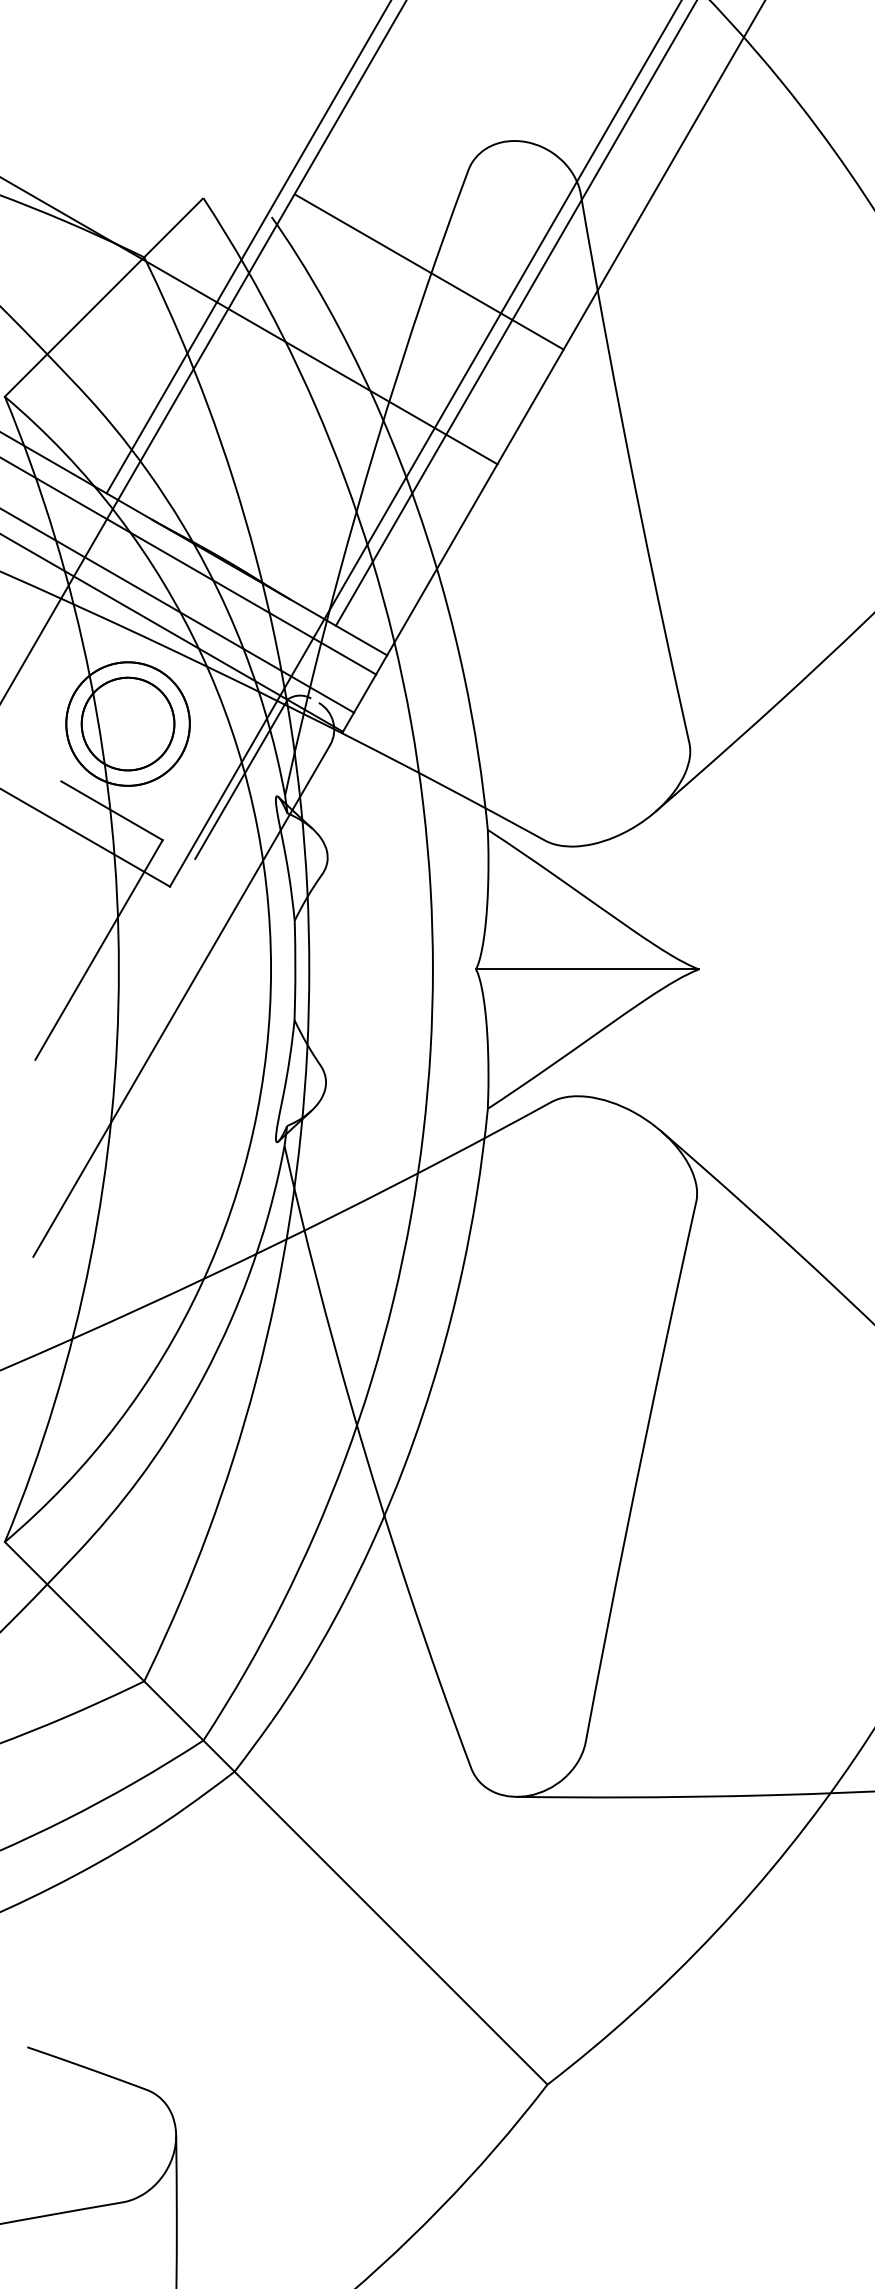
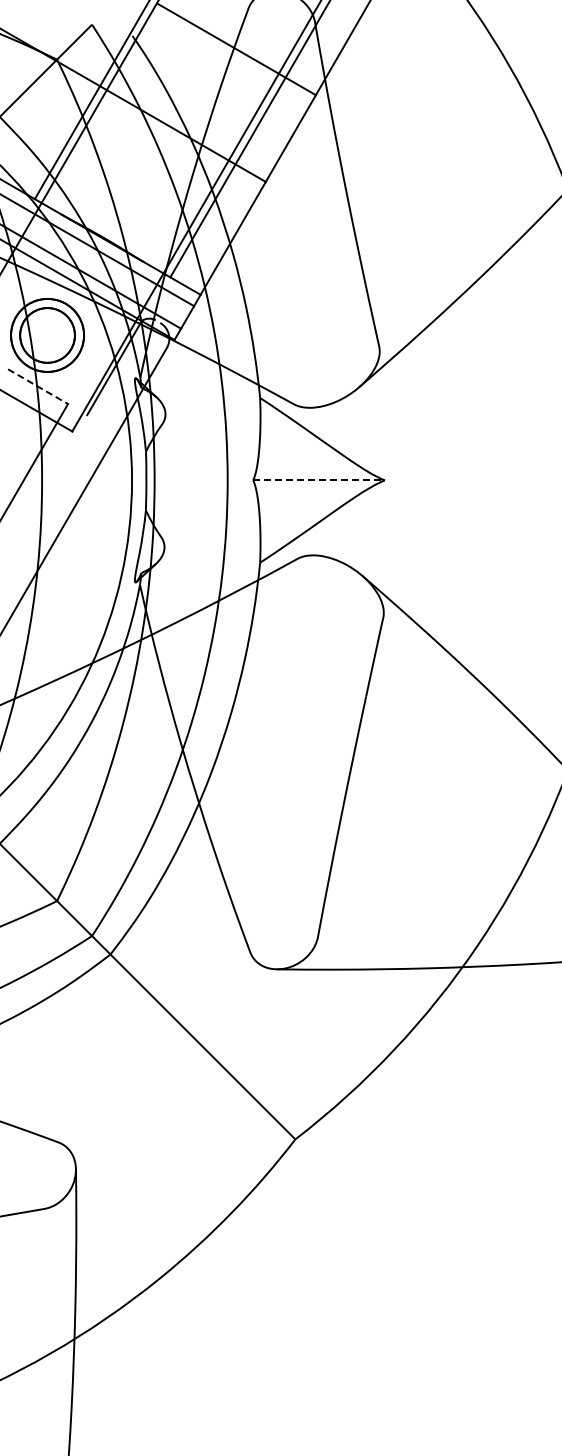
line: (429, 272) -> (236, 49), moved
line: (112, 810) -> (38, 386), solid -> dashed
line: (588, 969) -> (319, 480), solid -> dashed

